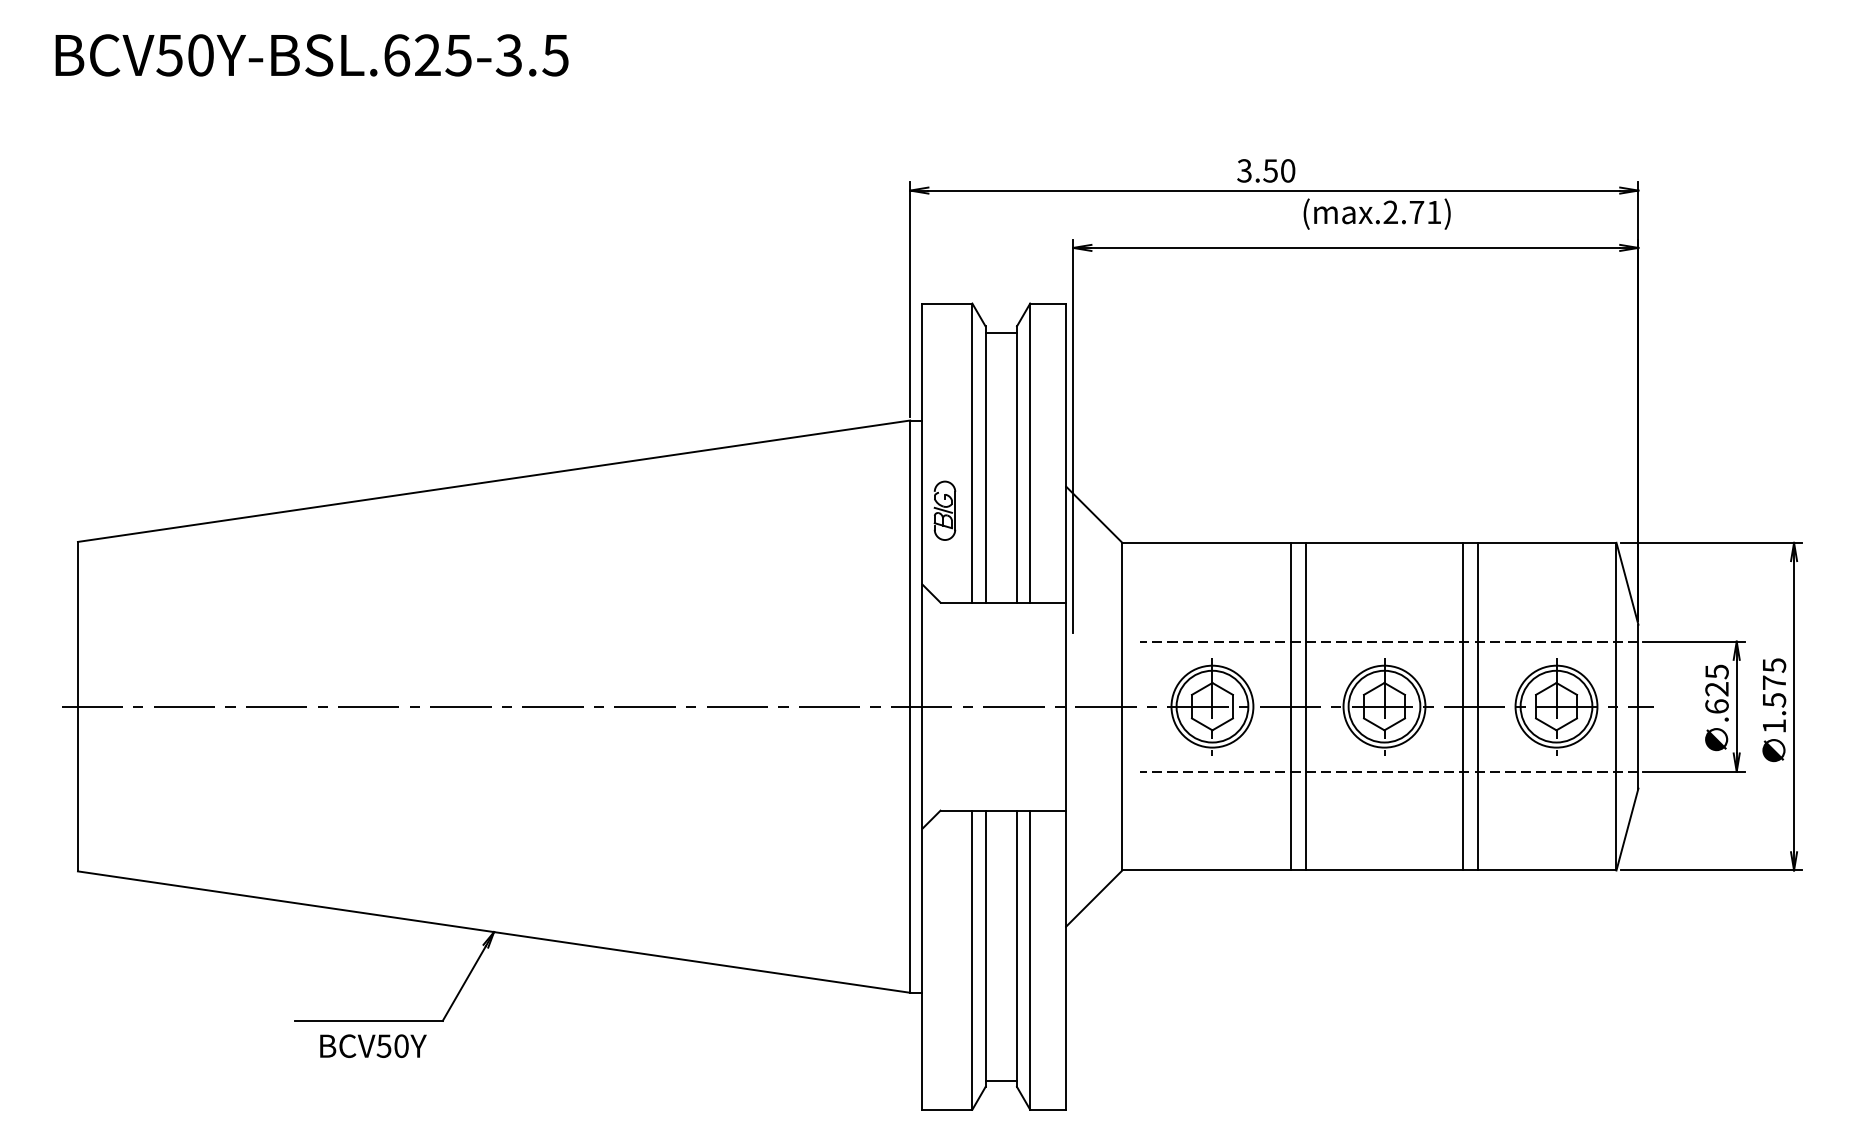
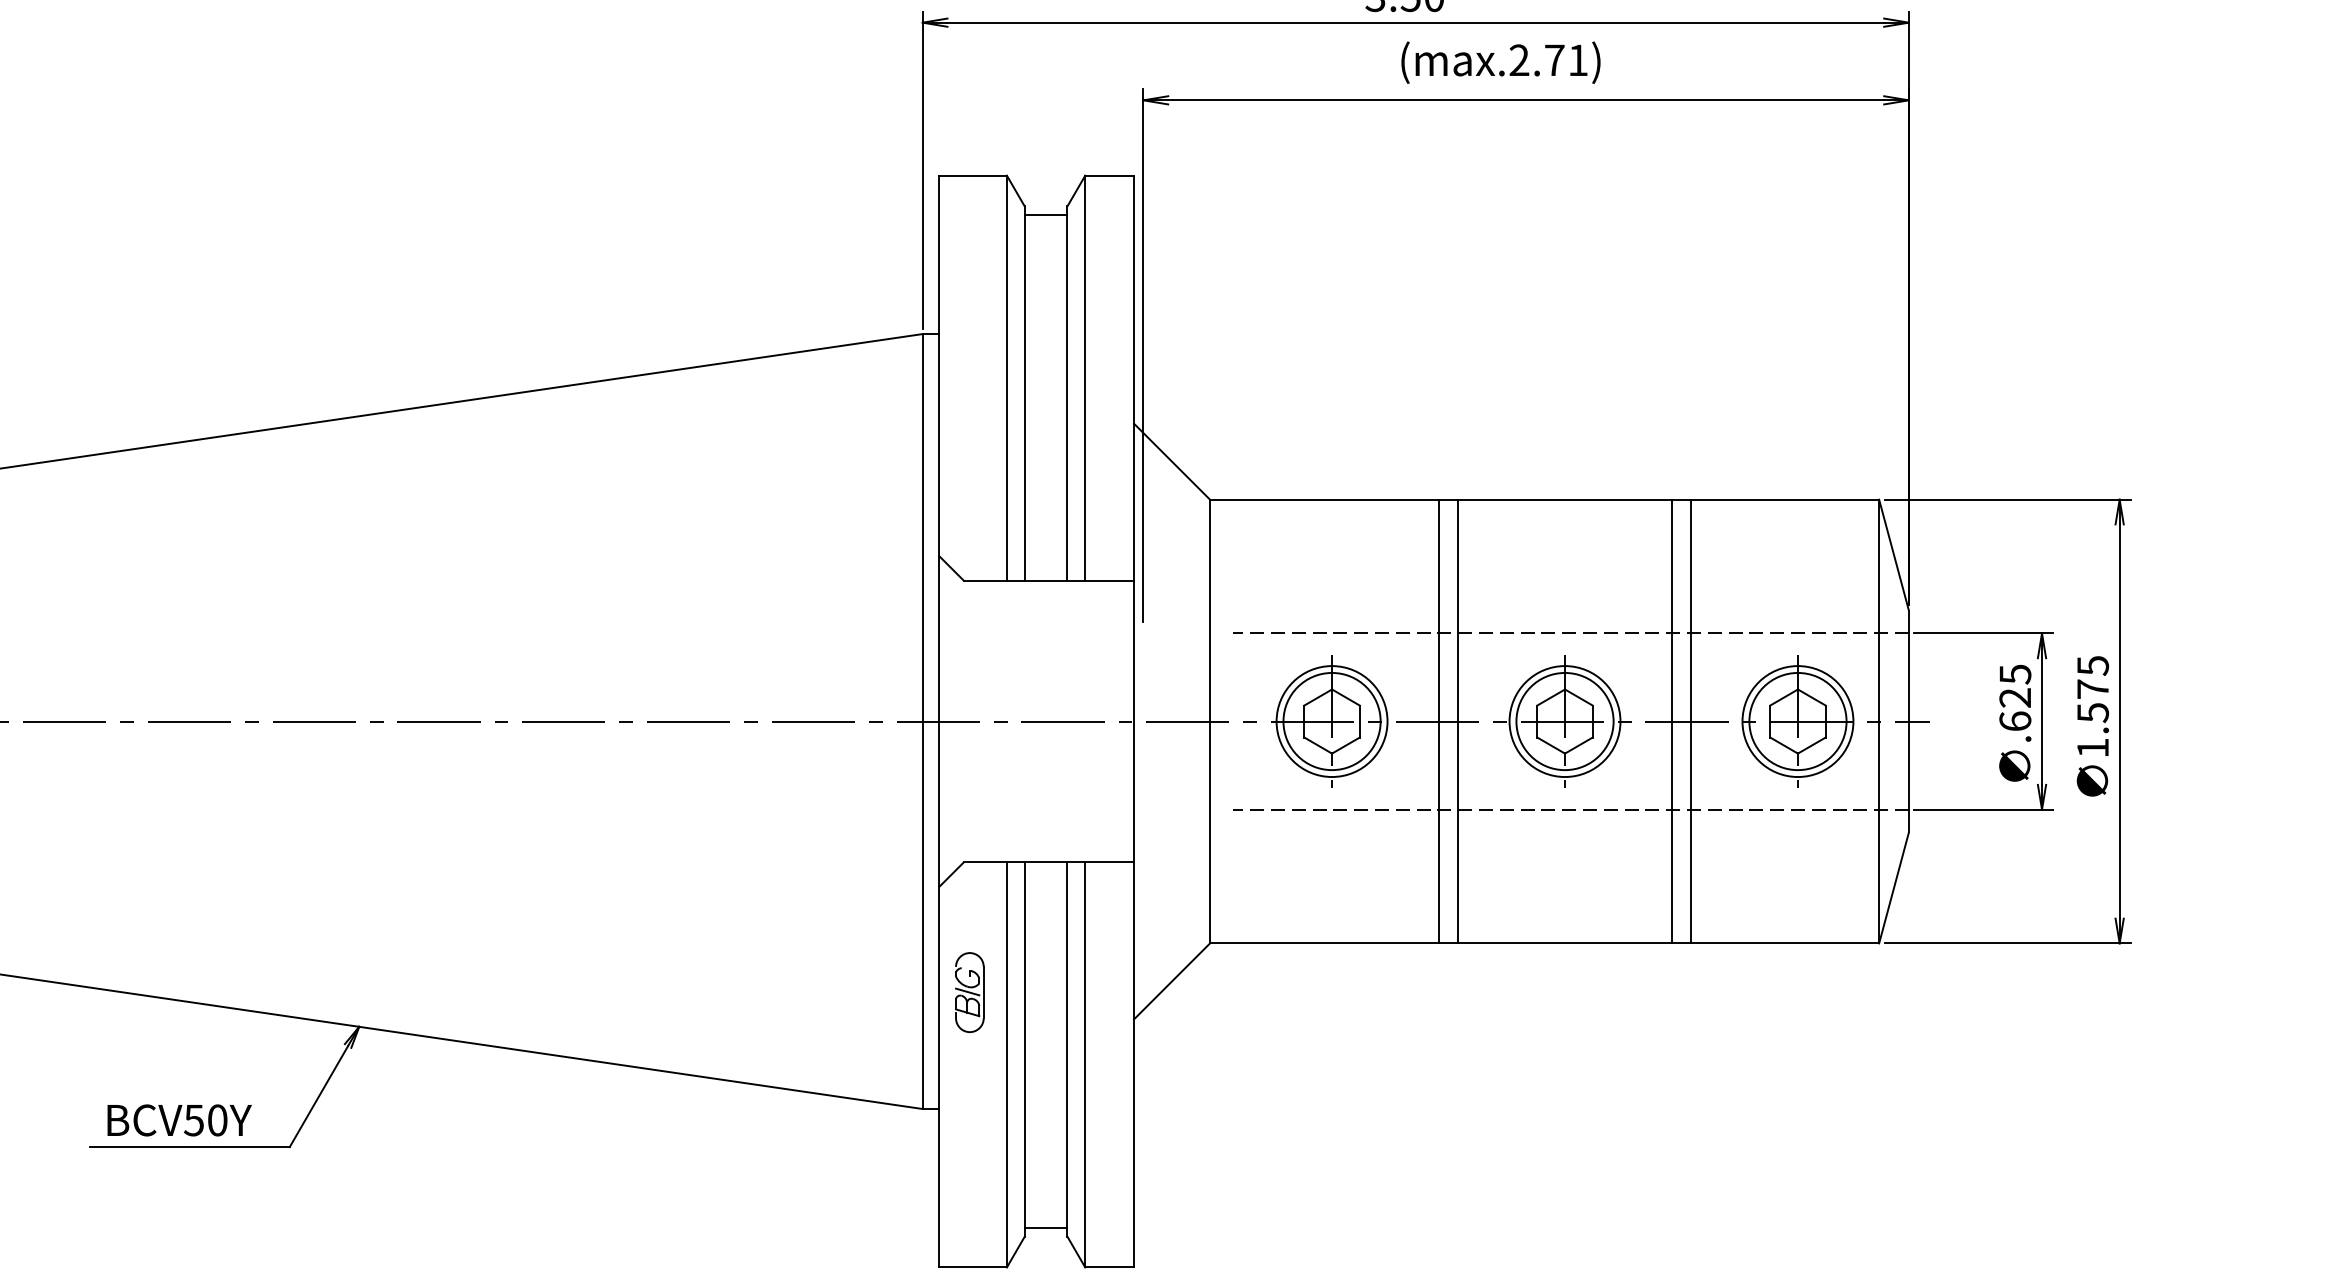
text: (1376, 213) -> (1500, 61), moved
part: (944, 510) -> (969, 992), moved
text: (373, 1045) -> (179, 1119), moved

